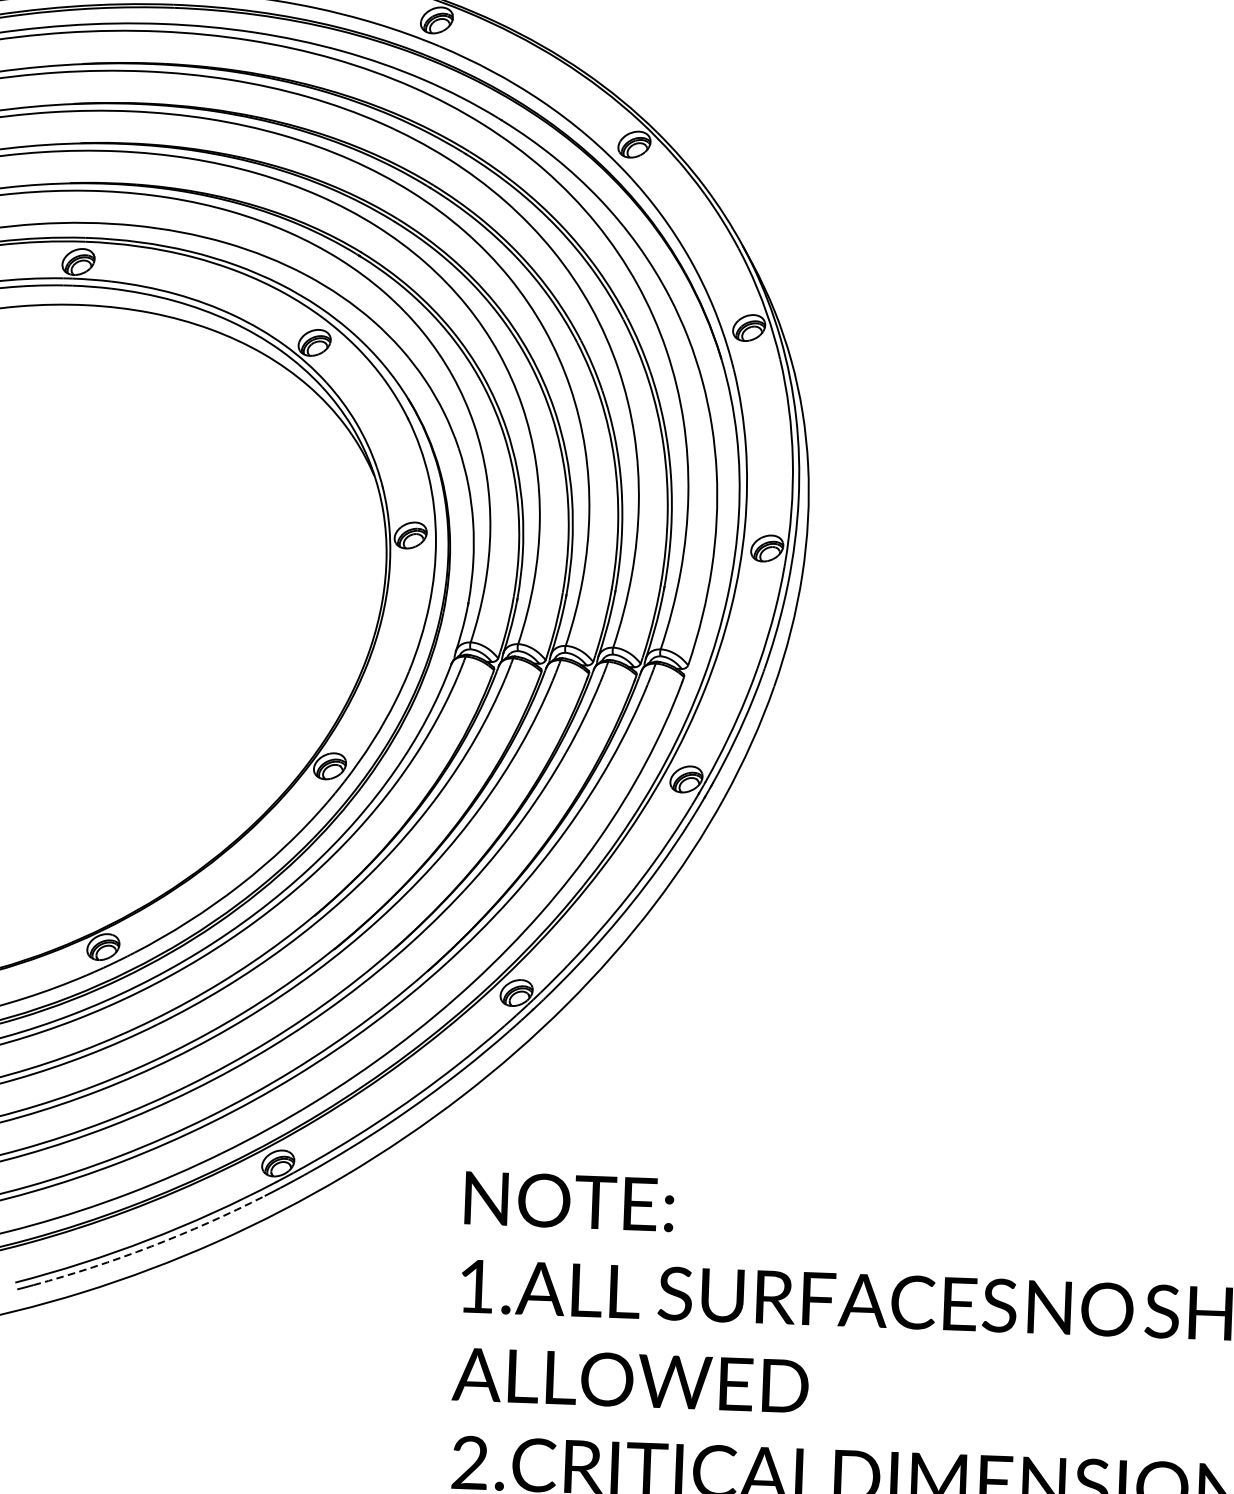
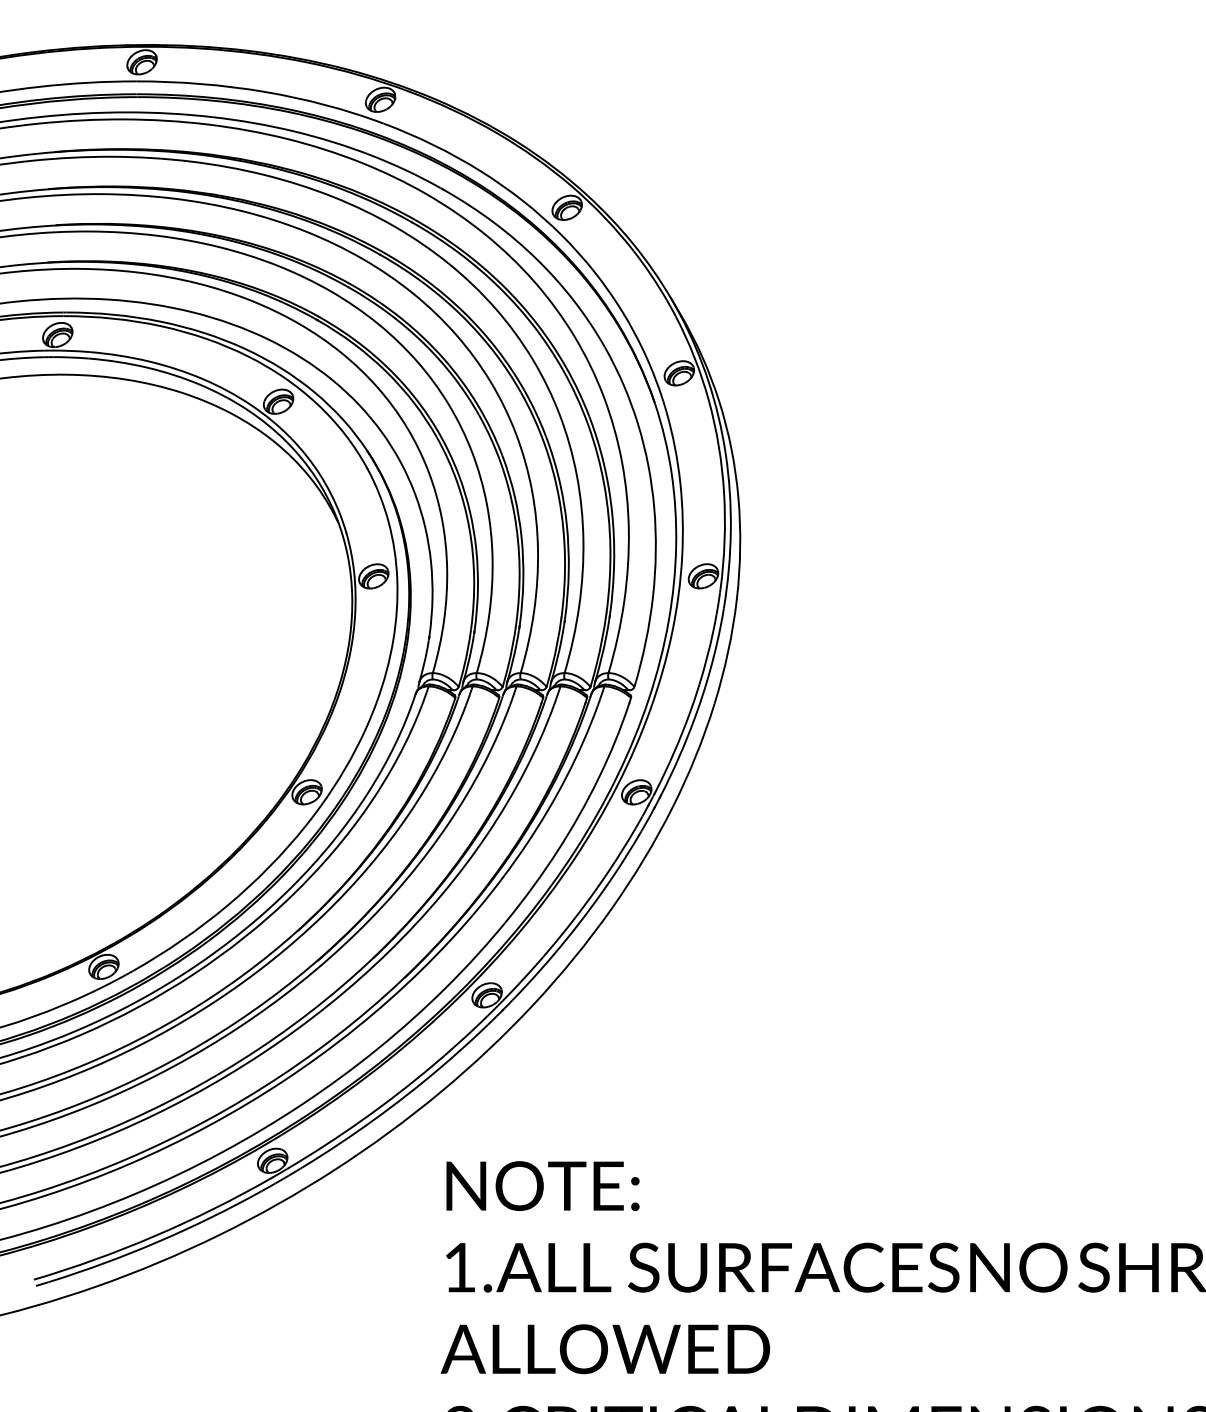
arc: (151, 1246) -> (158, 1241), dashed -> solid

